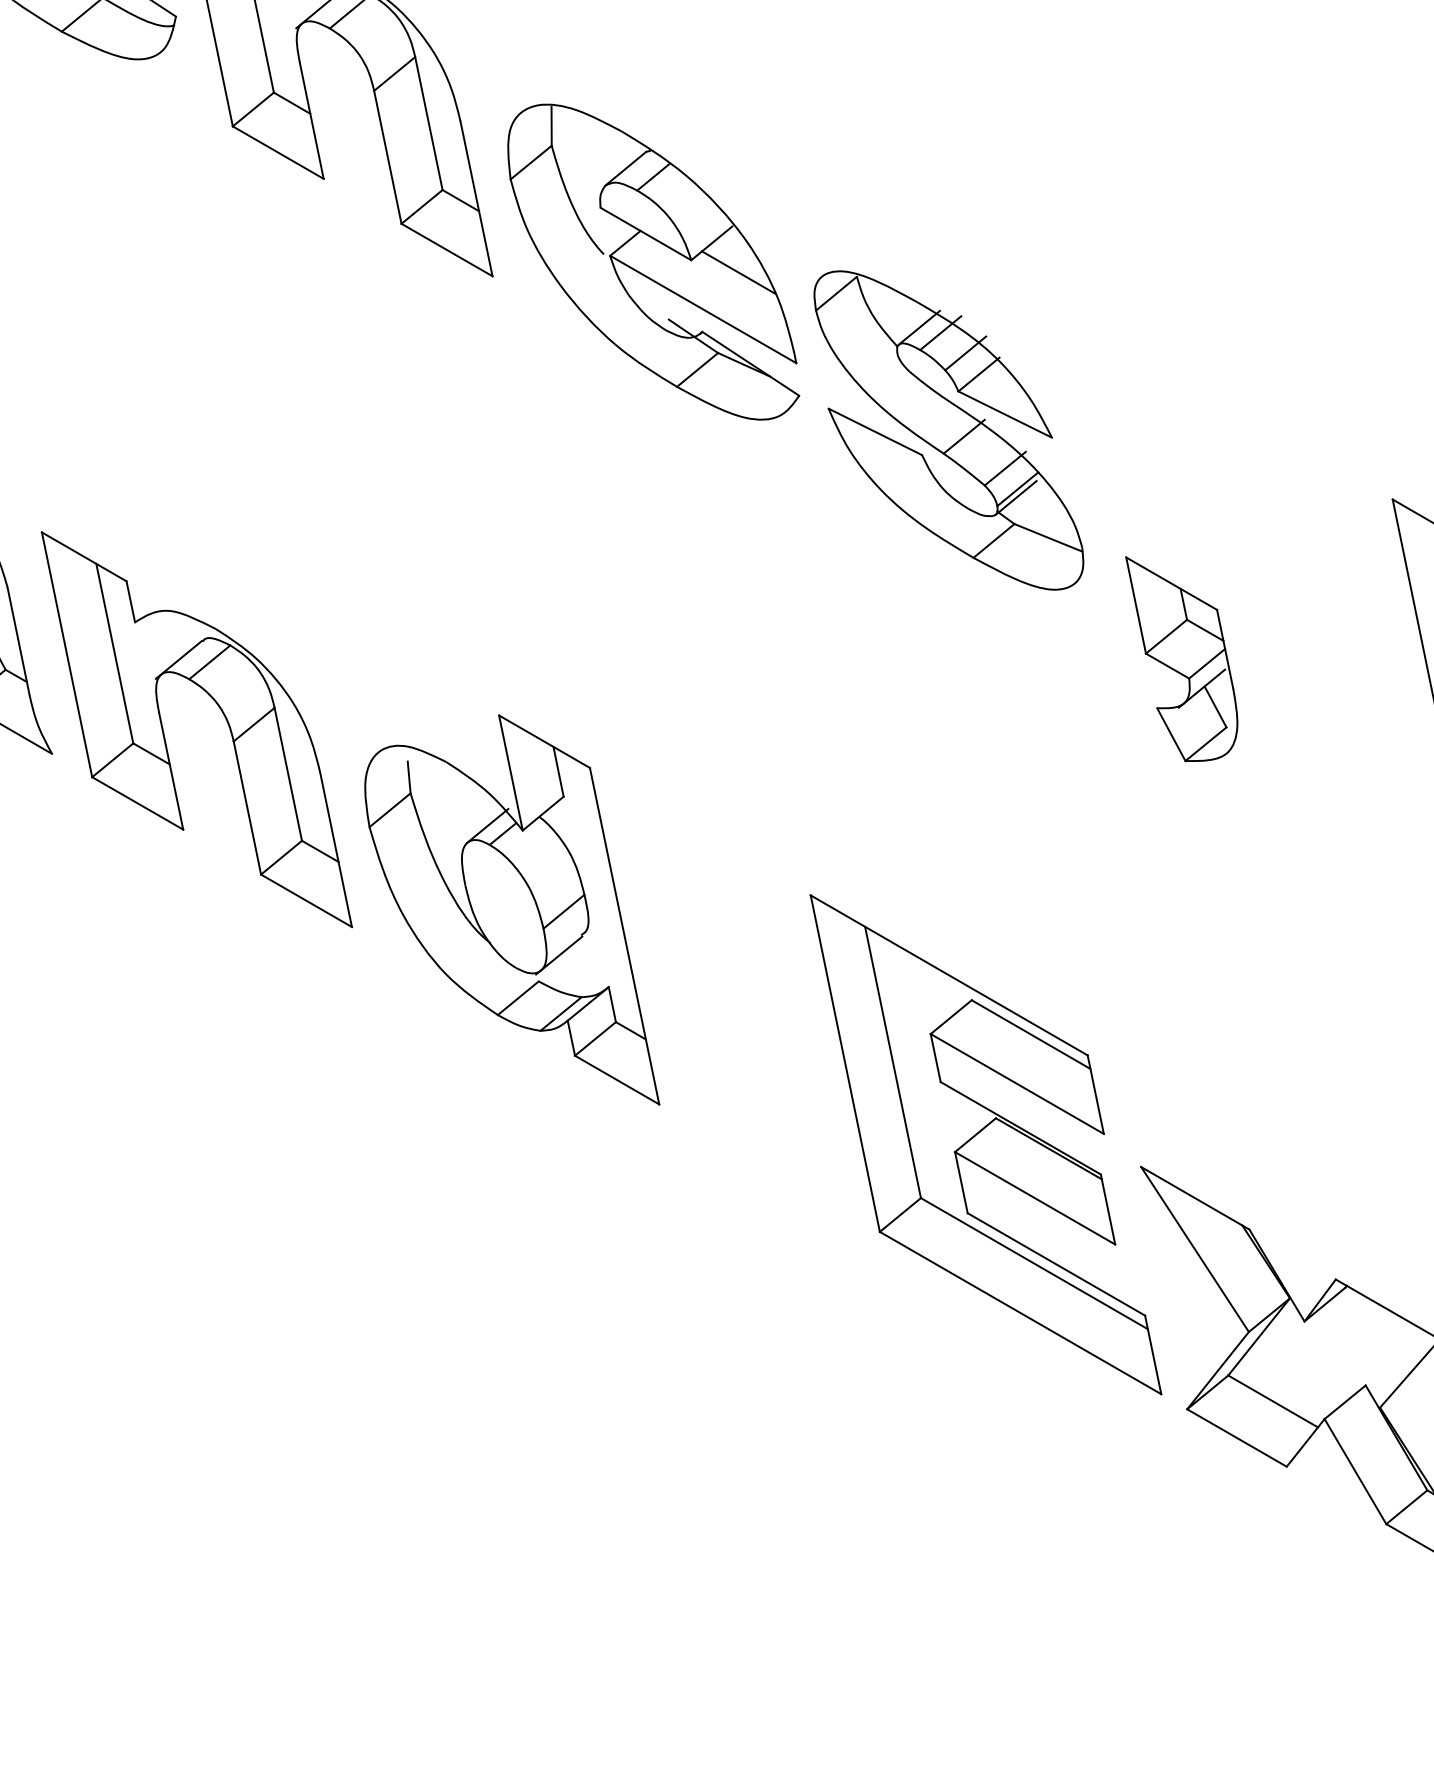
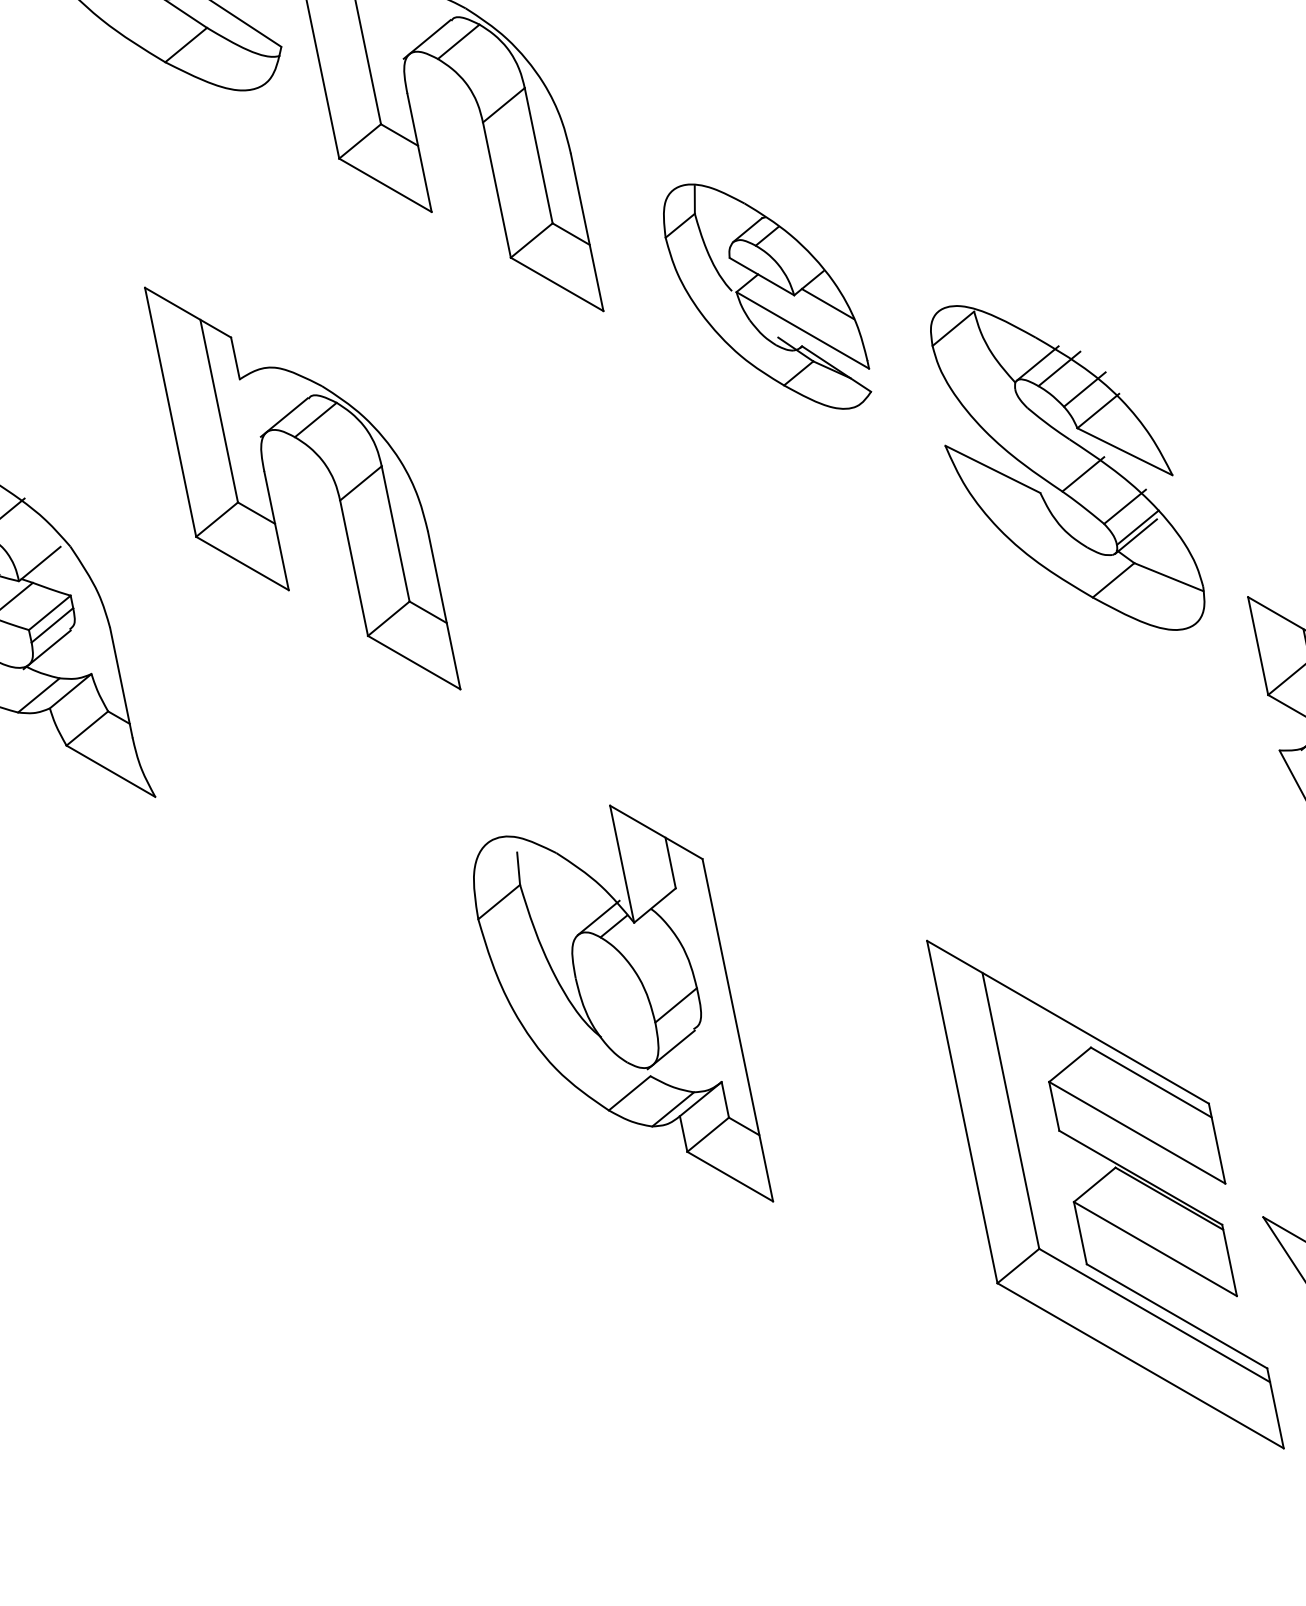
part: (653, 261) -> (767, 296), size x0.7
part: (223, 715) -> (329, 474), moved
part: (512, 909) -> (623, 1003), moved

